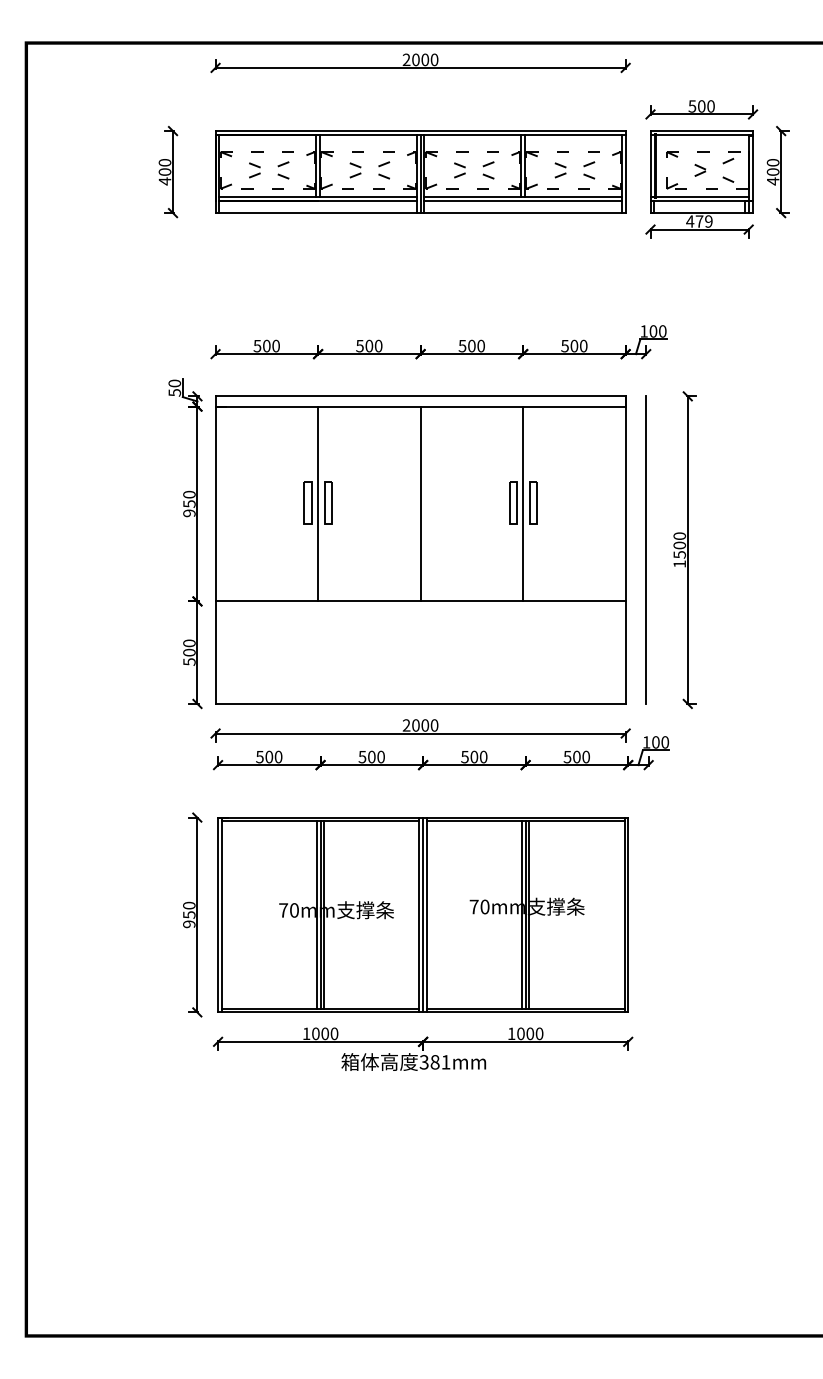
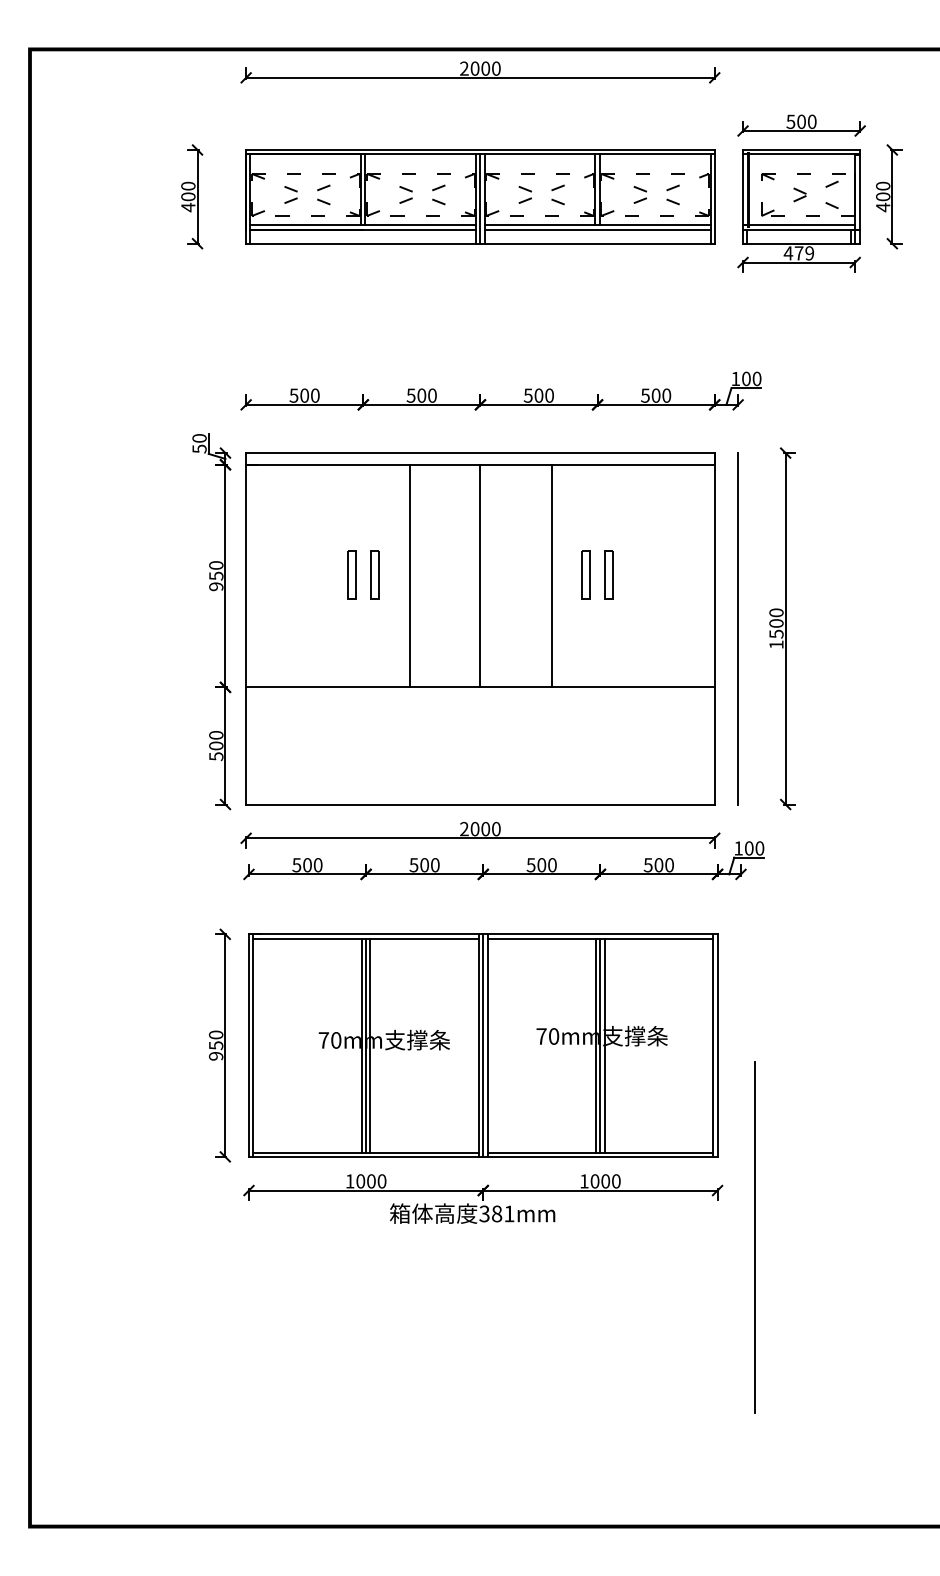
line: (318, 503) -> (410, 575), moved
line: (523, 503) -> (552, 575), moved
line: (660, 1082) -> (754, 1237), added

